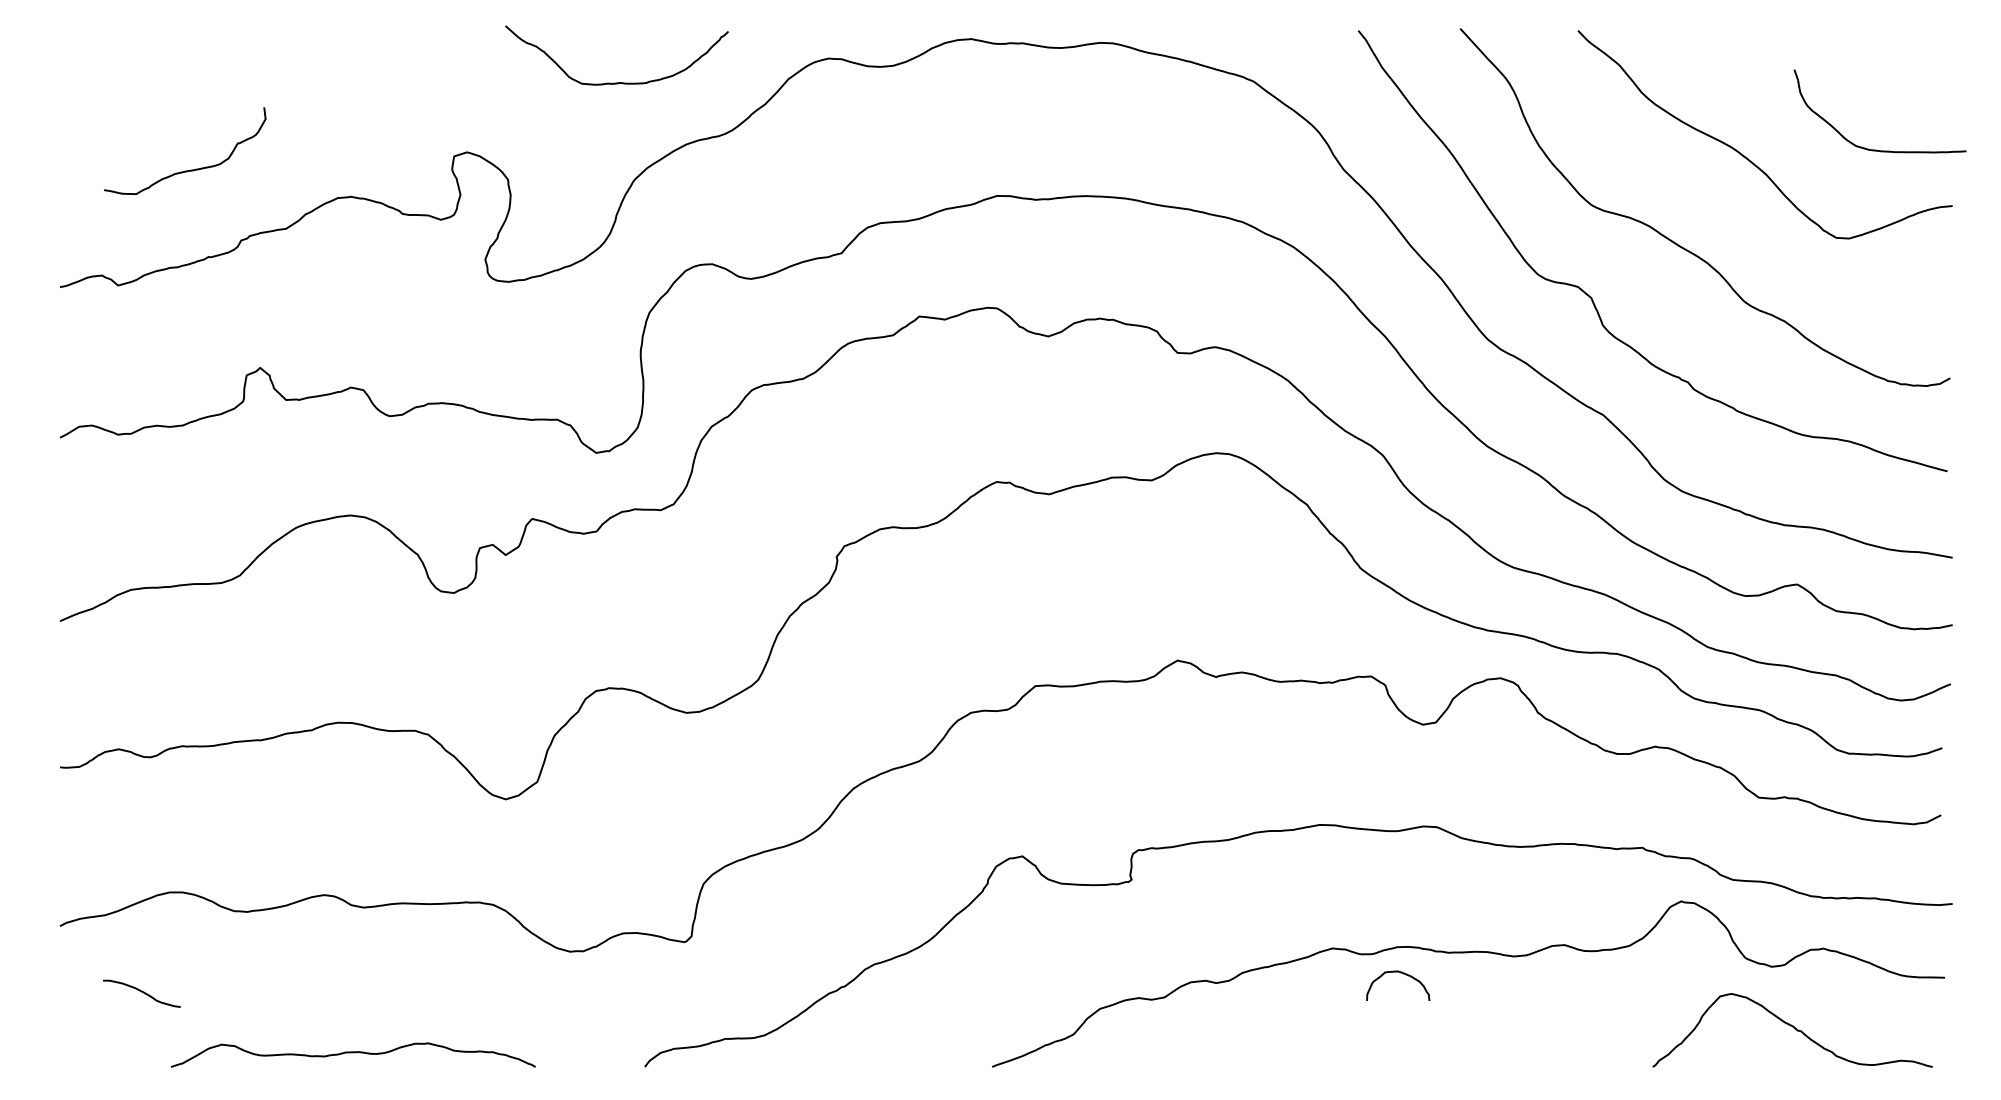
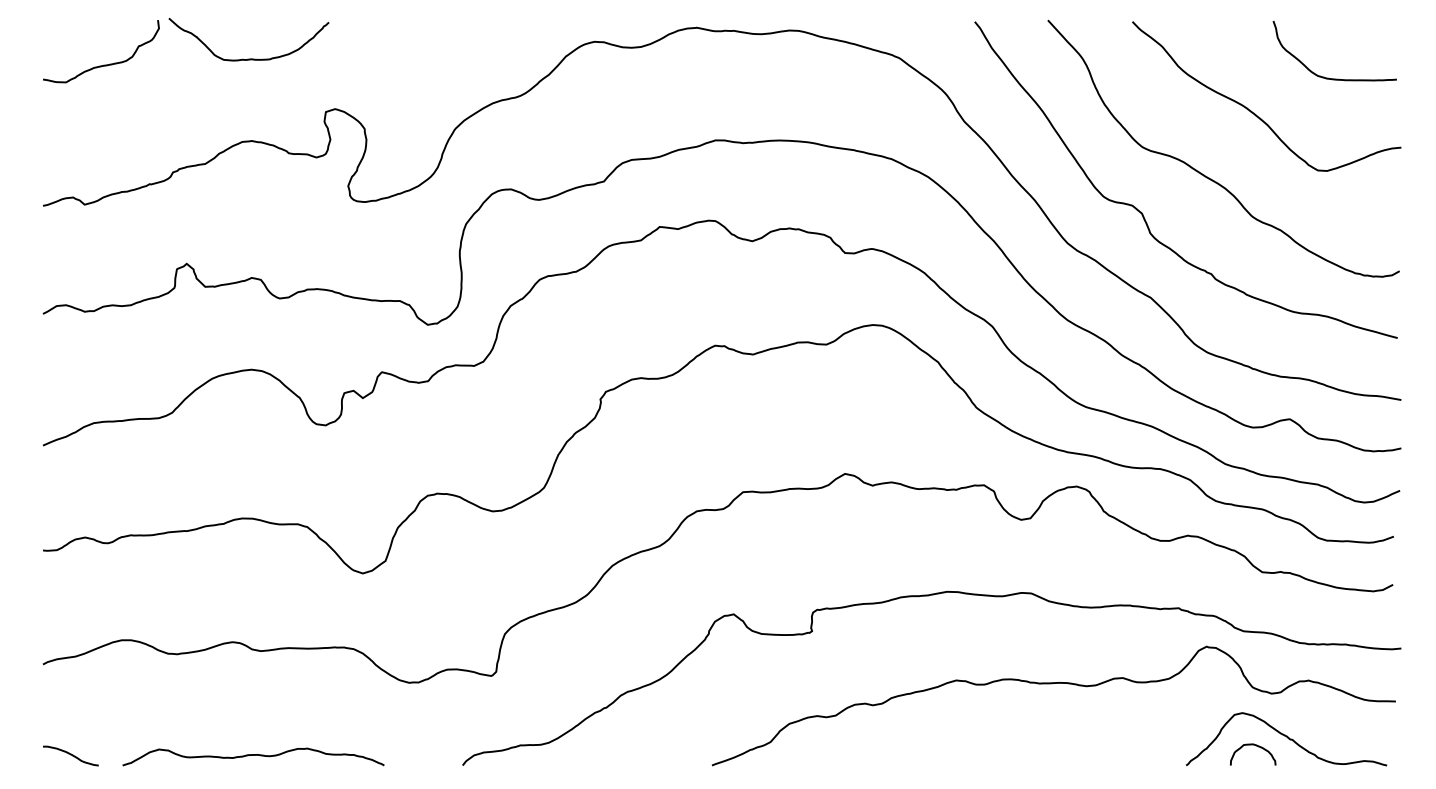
curve: (616, 82) -> (248, 58), moved
curve: (1876, 149) -> (1332, 78), moved
curve: (190, 169) -> (105, 64), moved
curve: (1403, 974) -> (1256, 746), moved
curve: (141, 992) -> (70, 755), moved

